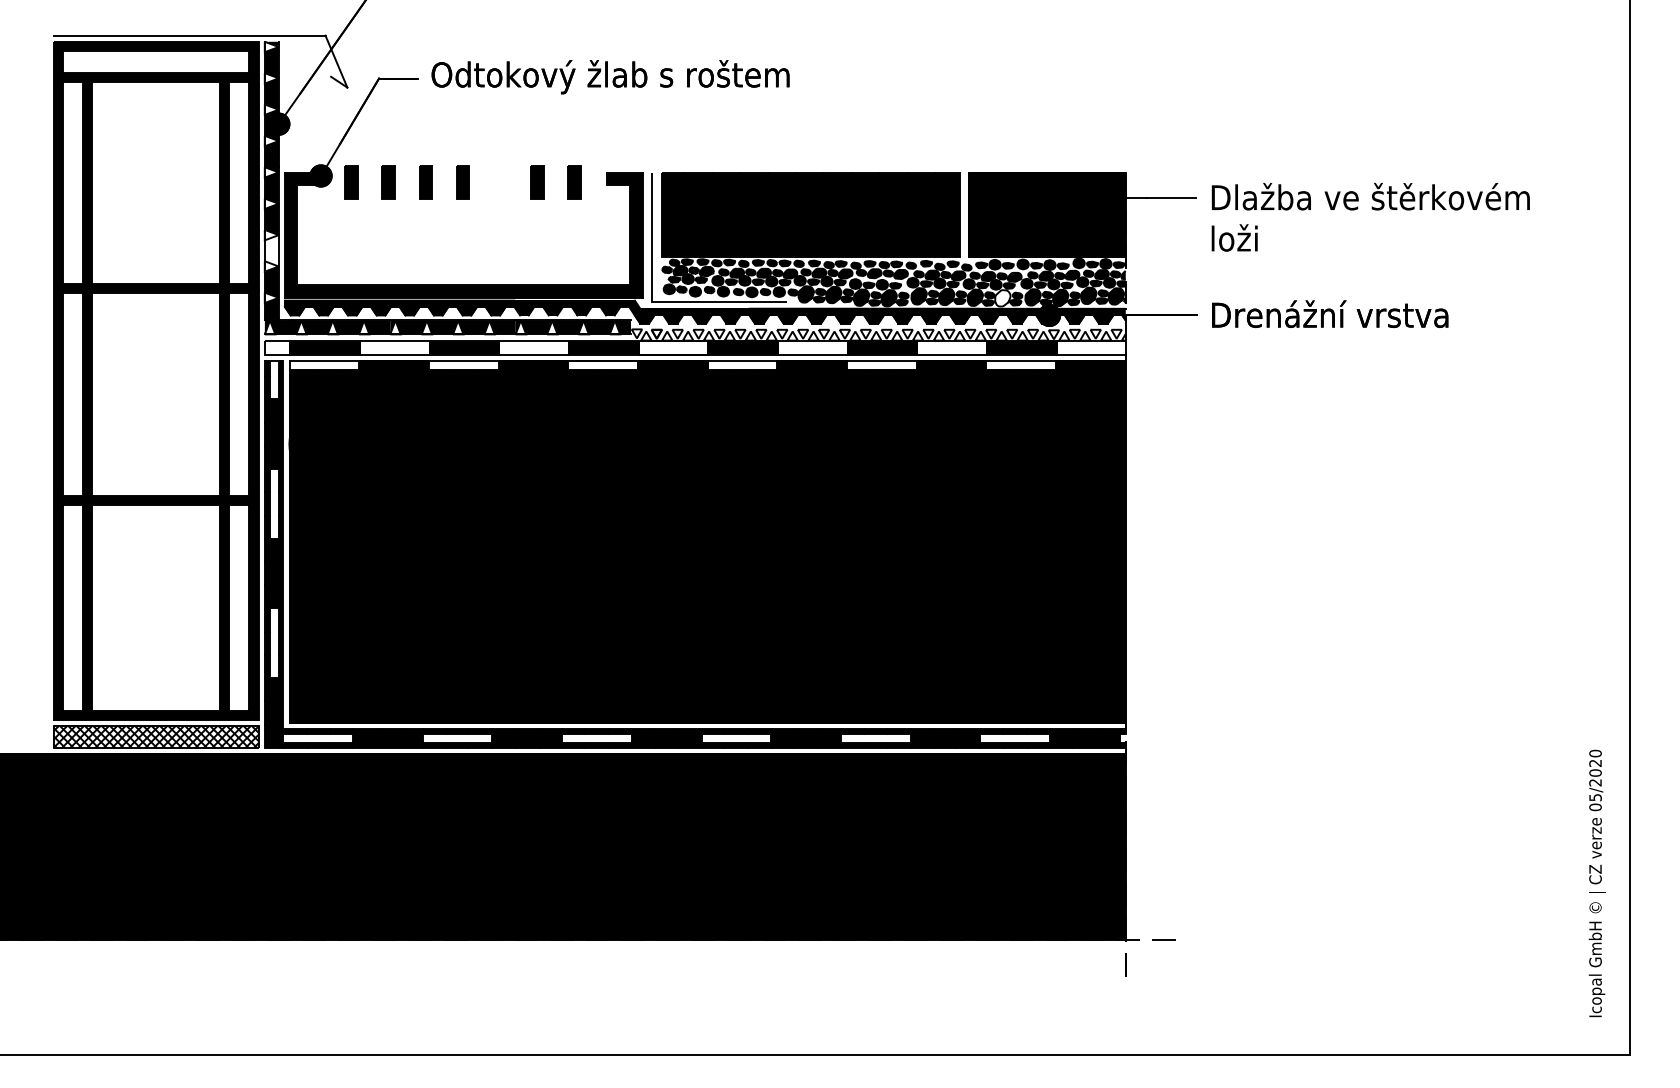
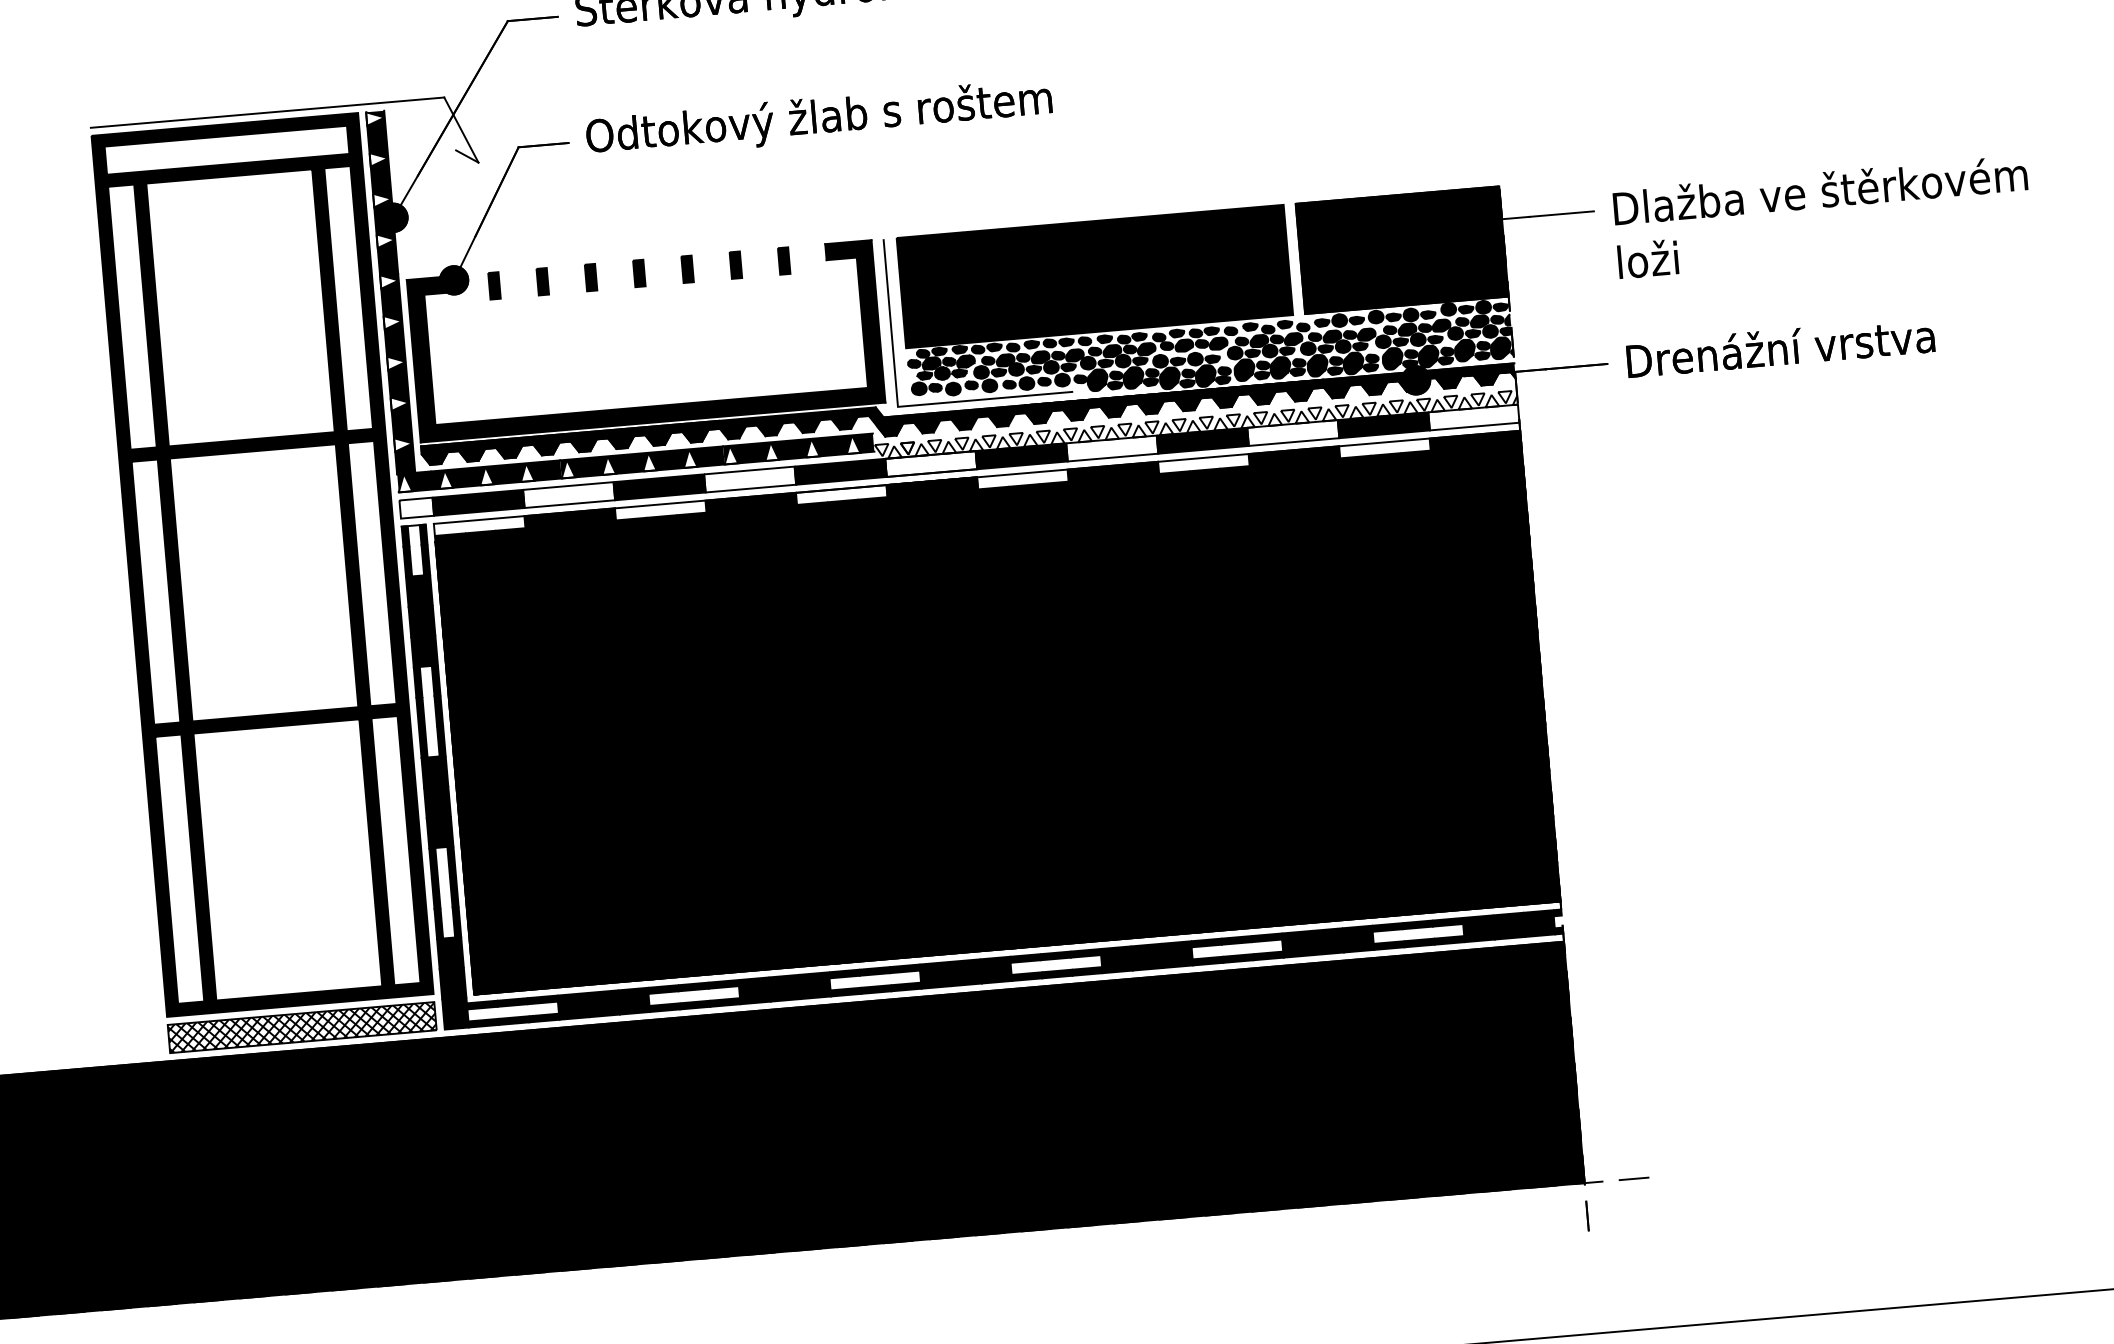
part: (351, 182) -> (494, 285), size x0.62
part: (388, 182) -> (542, 281), size x0.62
part: (425, 182) -> (590, 277), size x0.62
part: (462, 182) -> (638, 273), size x0.62
part: (499, 182) -> (686, 268), added
part: (536, 182) -> (734, 264), size x0.62
part: (574, 182) -> (784, 260), size x0.62
fill: (271, 250) -> (398, 382), added
fill: (1002, 298) -> (1353, 363), added

